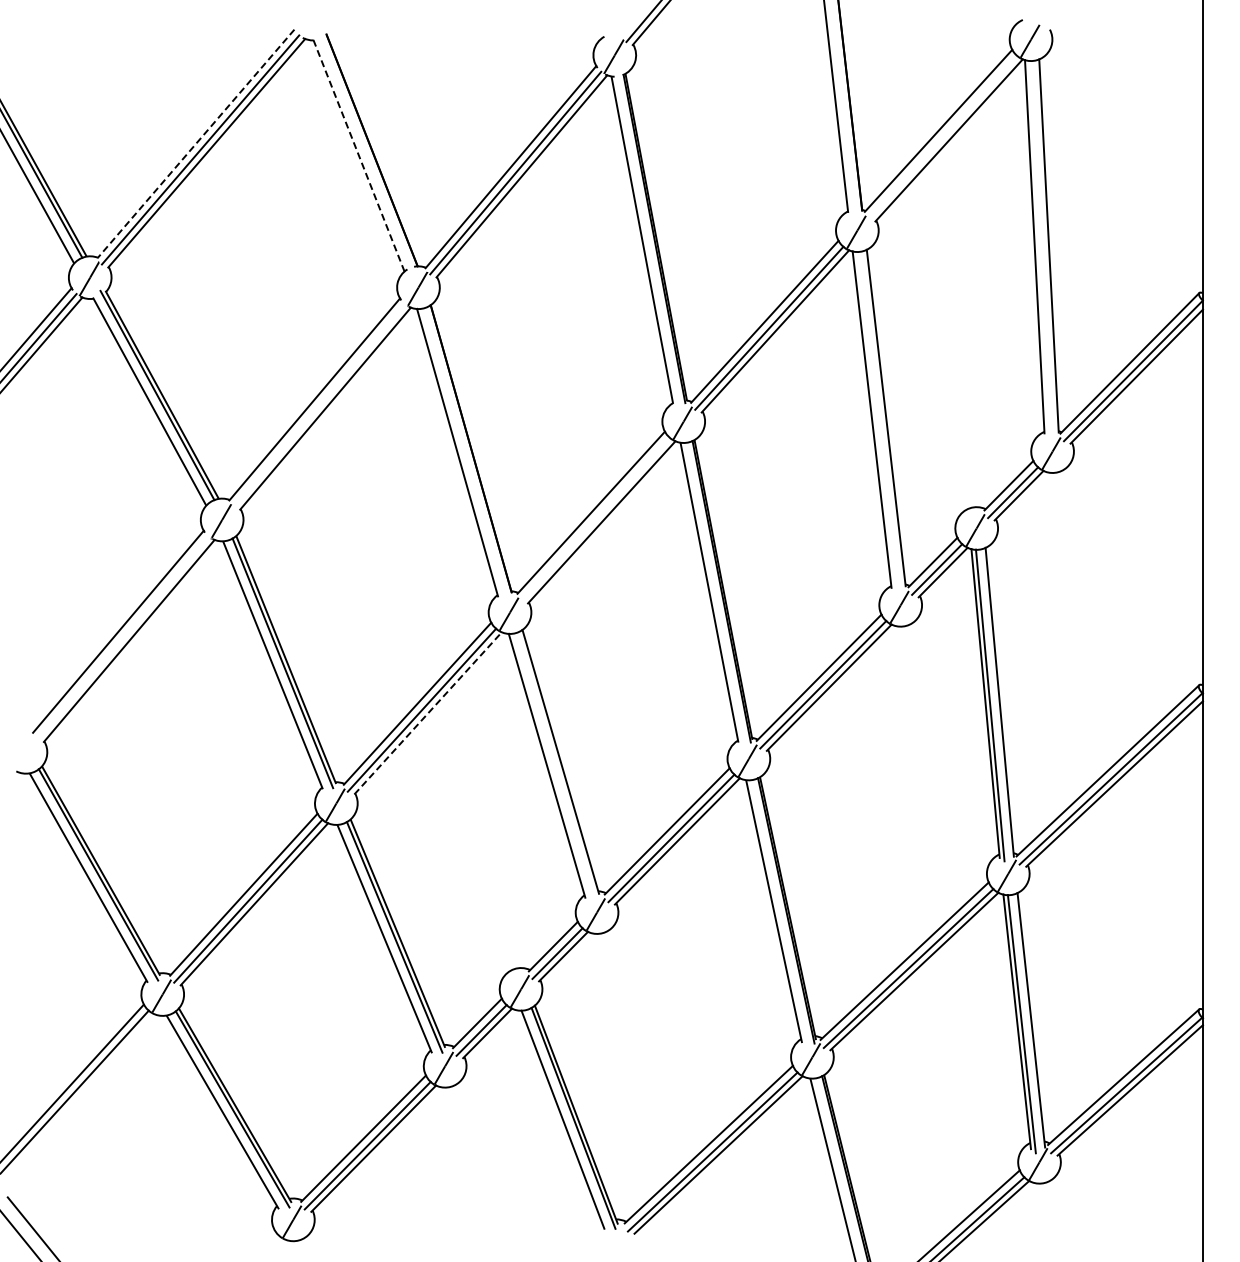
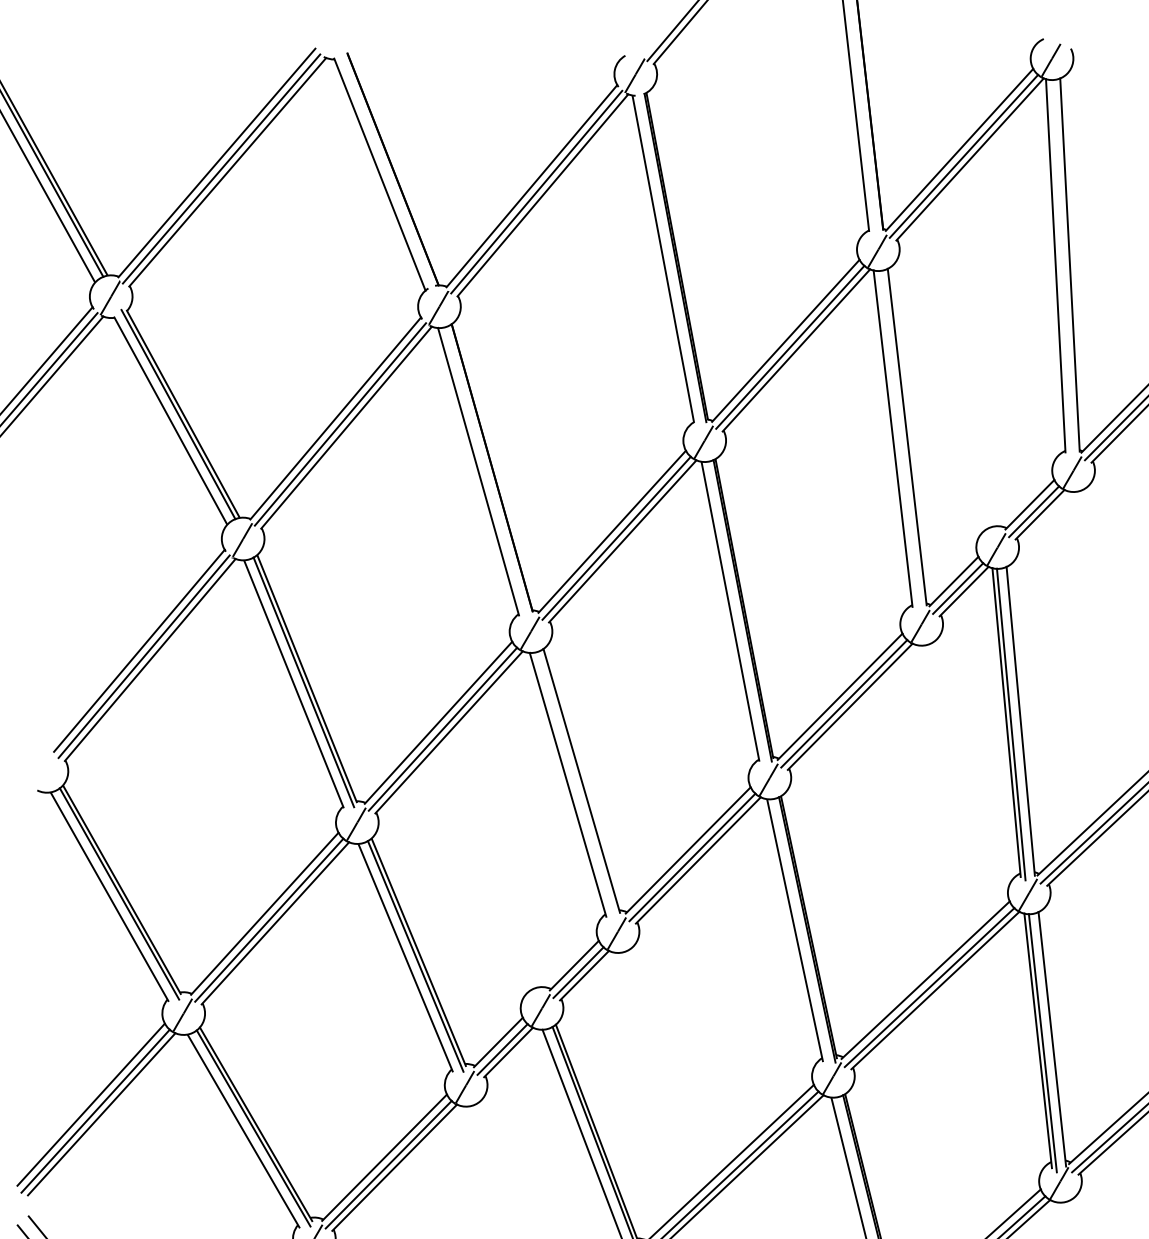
line: (942, 136) -> (963, 155), added
line: (195, 143) -> (216, 162), dashed -> solid
line: (358, 155) -> (379, 174), dashed -> solid
line: (319, 405) -> (340, 424), added
line: (595, 518) -> (616, 537), added
line: (122, 637) -> (143, 656), added
line: (428, 713) -> (449, 732), dashed -> solid
line: (80, 1095) -> (101, 1114), added

